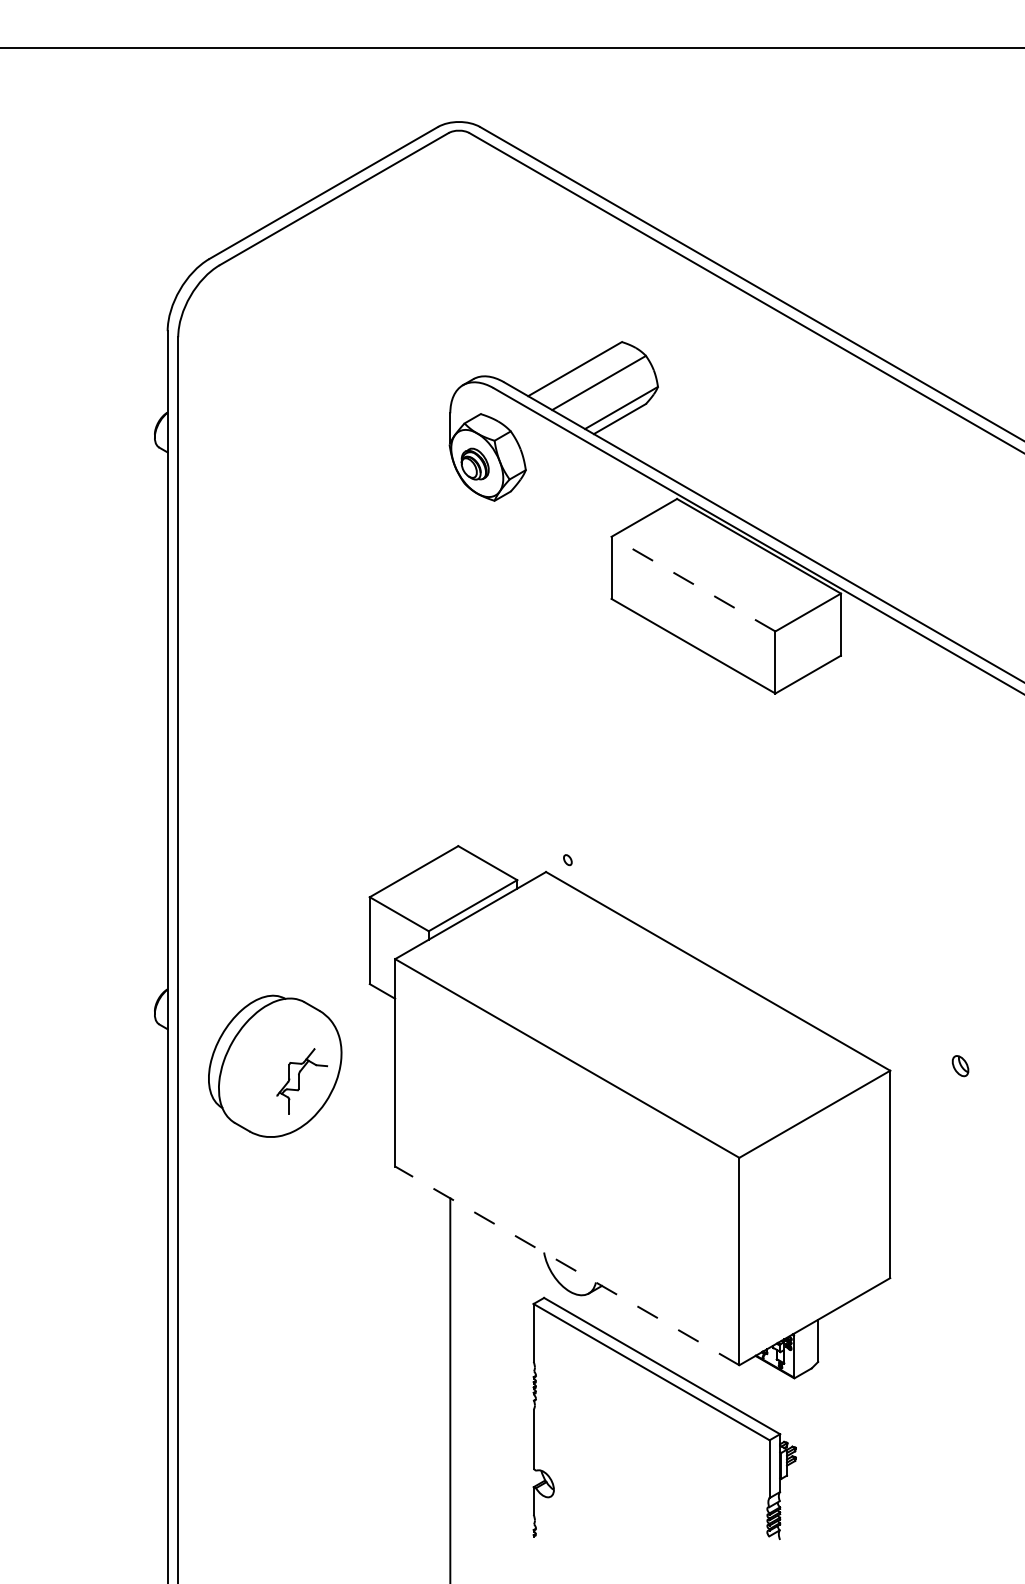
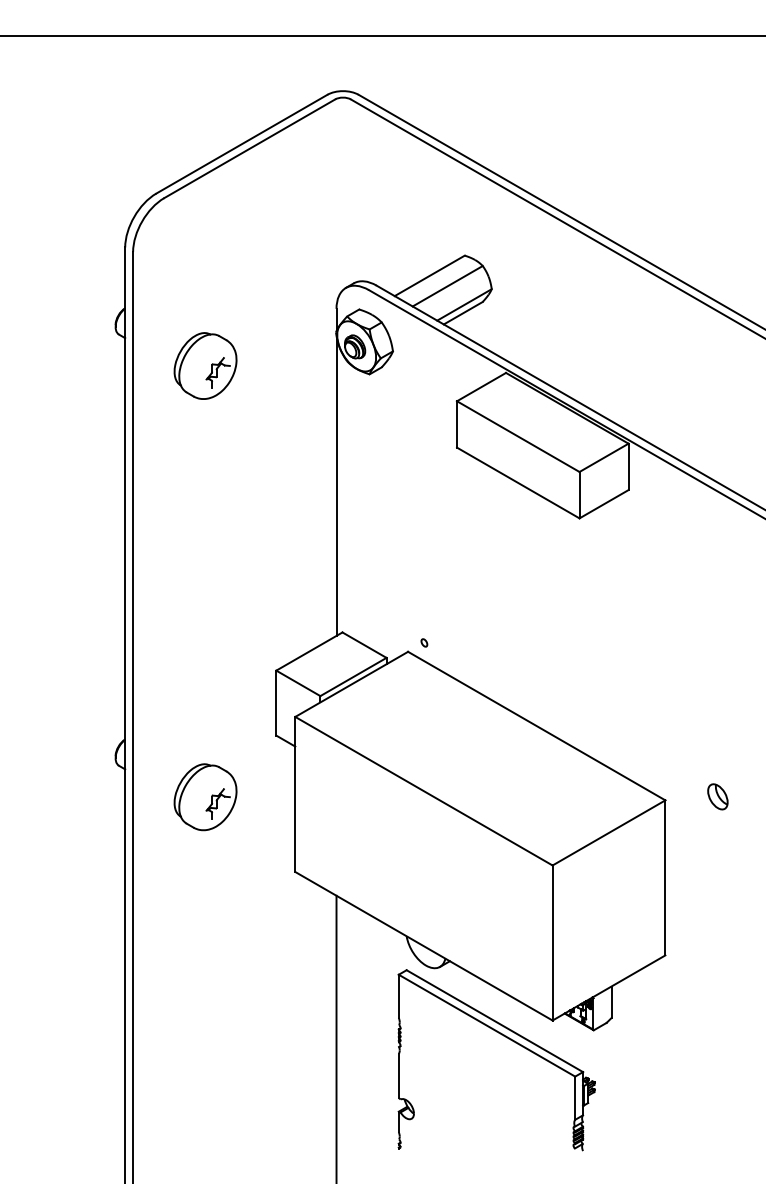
part: (275, 489) -> (205, 365), added
line: (693, 583) -> (518, 436), dashed -> solid
line: (450, 649) -> (336, 485), added
part: (959, 1065) -> (717, 796), size x1.67
part: (275, 1066) -> (205, 797), size x0.62
line: (566, 1266) -> (423, 946), dashed -> solid

